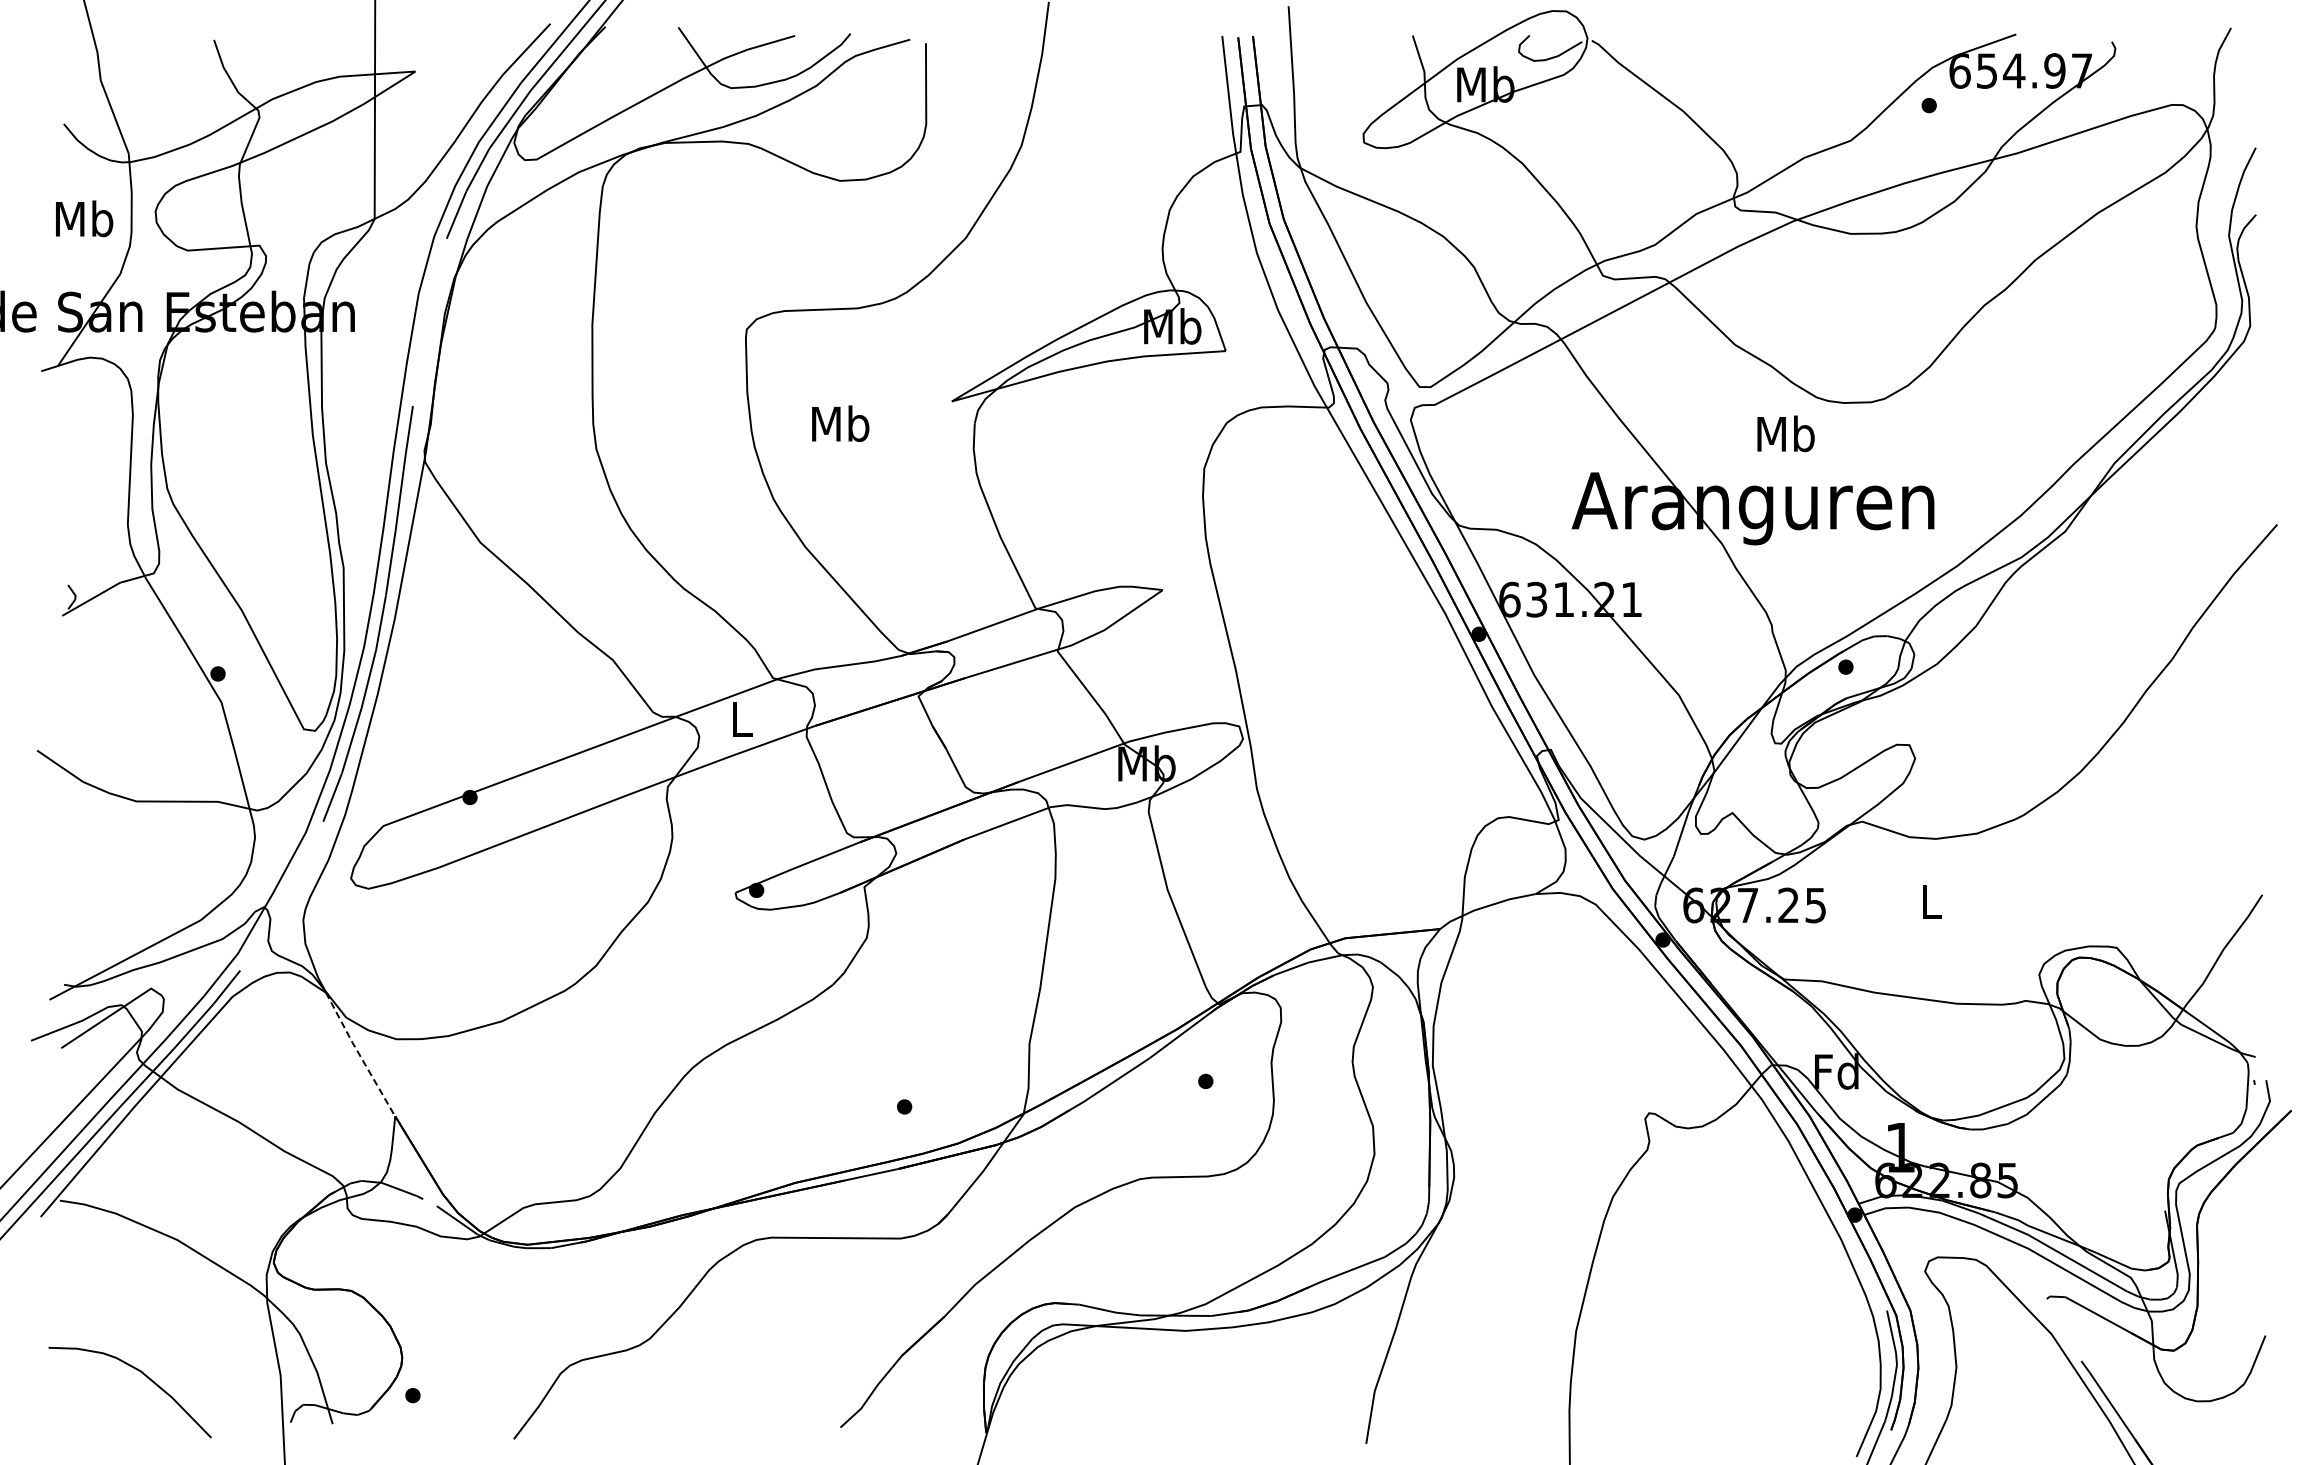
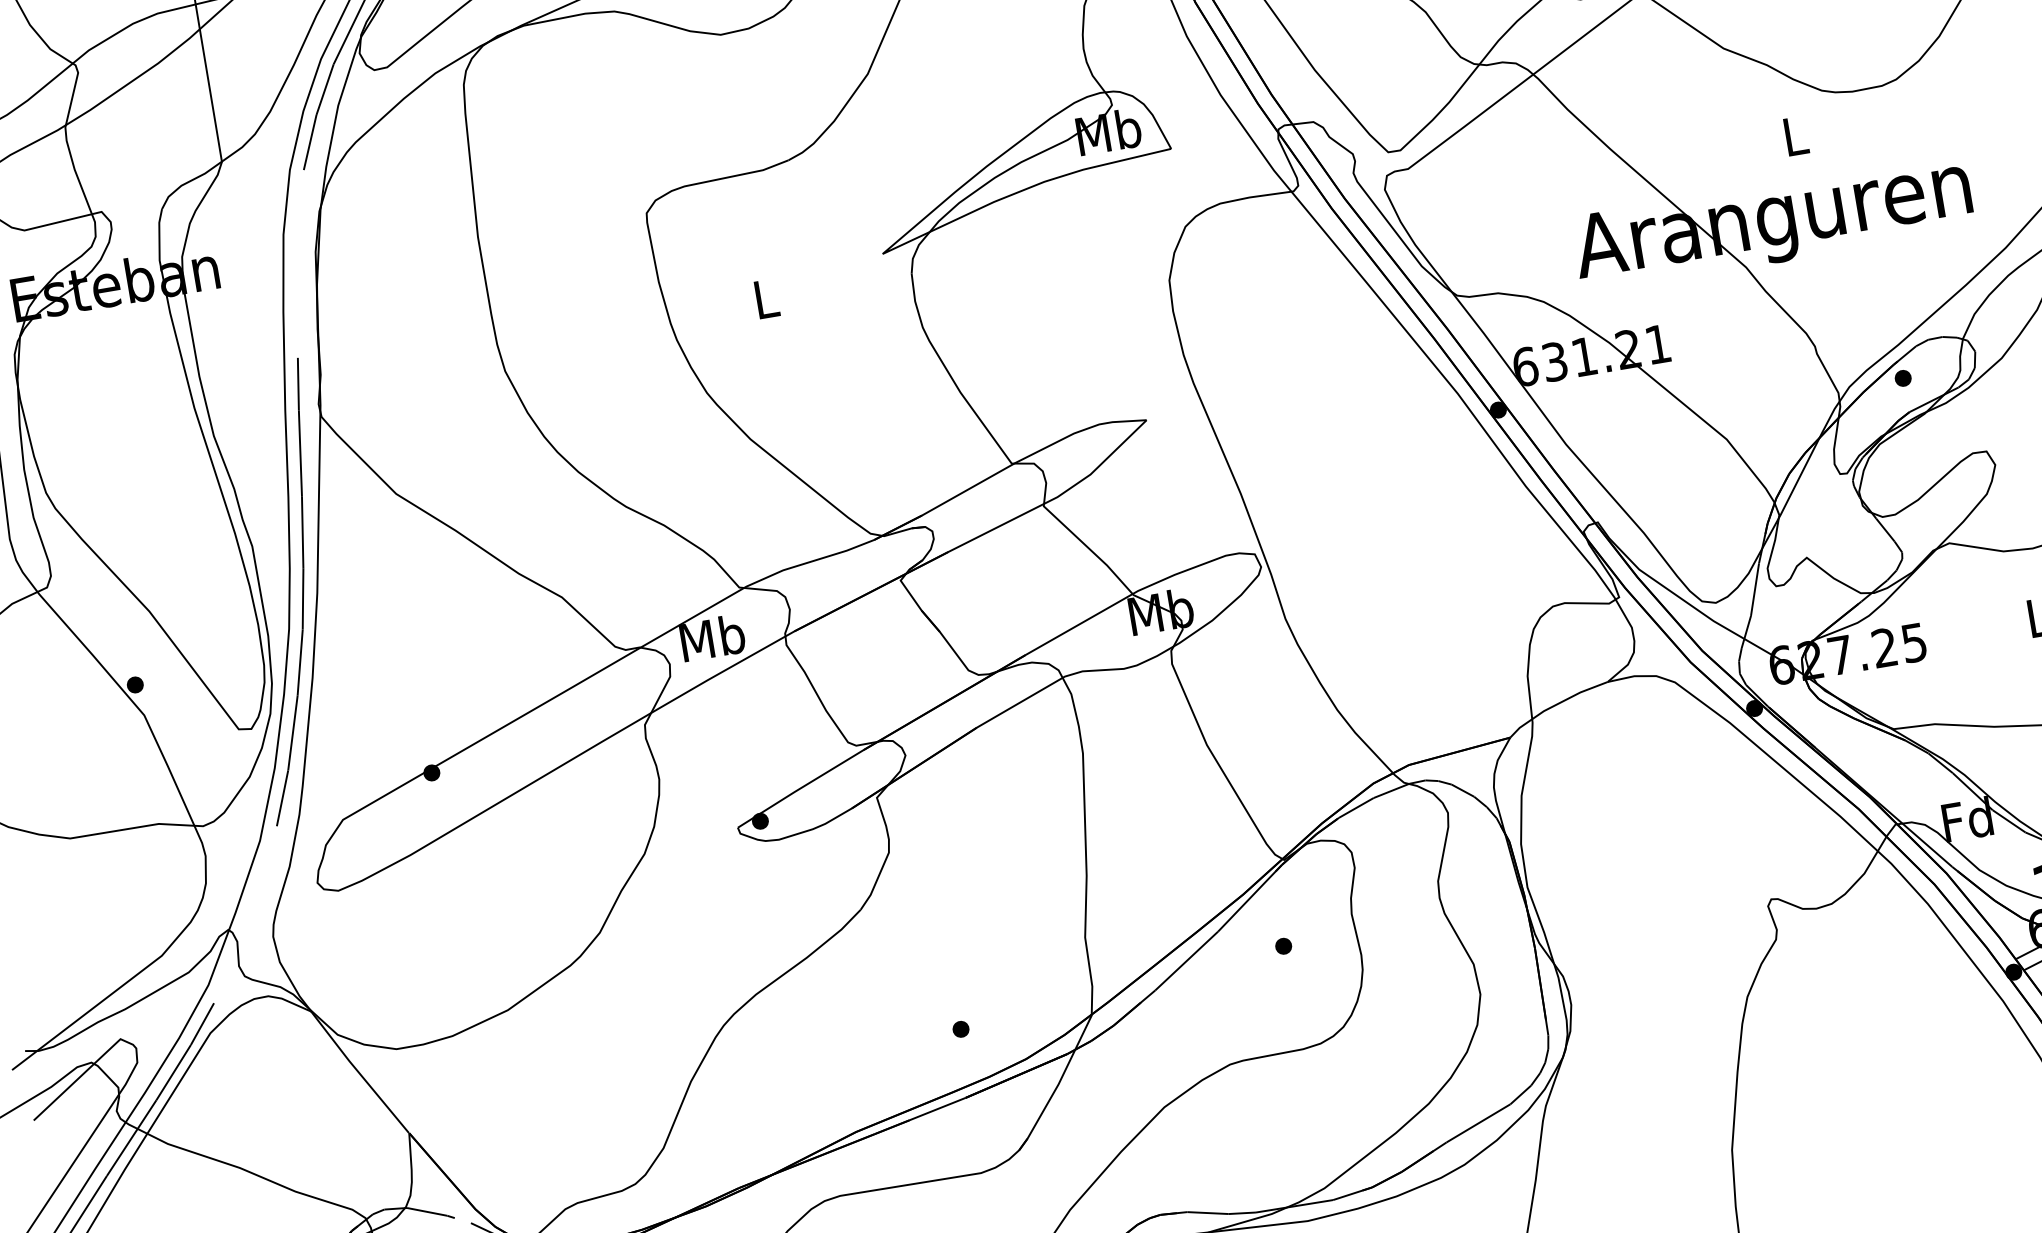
text: (840, 423) -> (765, 298), Mb -> L
text: (1785, 433) -> (1794, 135), Mb -> L
text: (741, 718) -> (712, 637), L -> Mb
line: (359, 1054) -> (358, 1072), dashed -> solid

